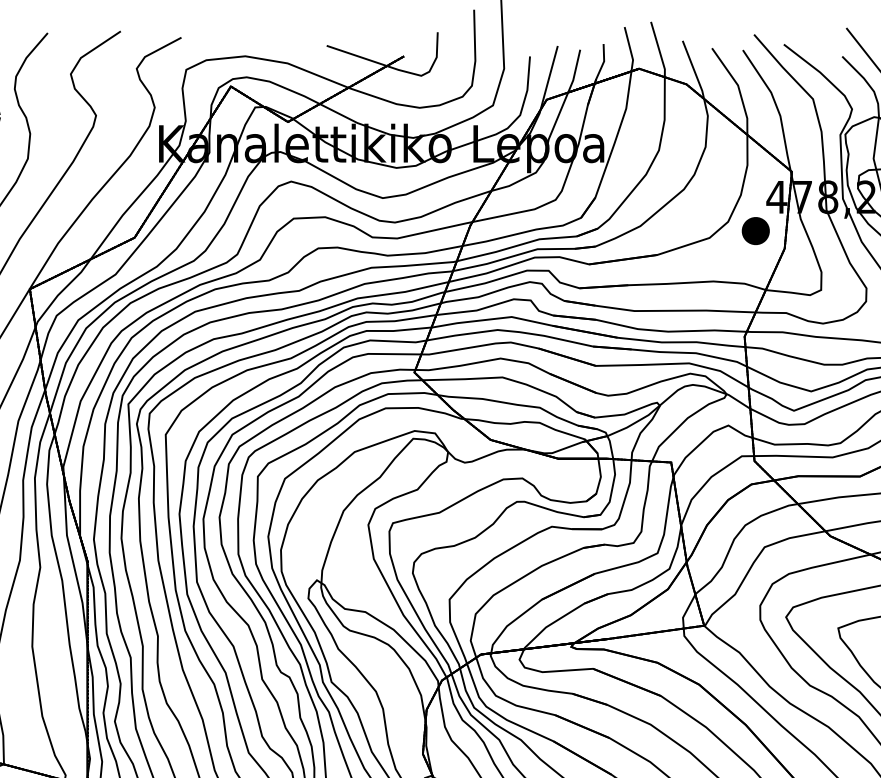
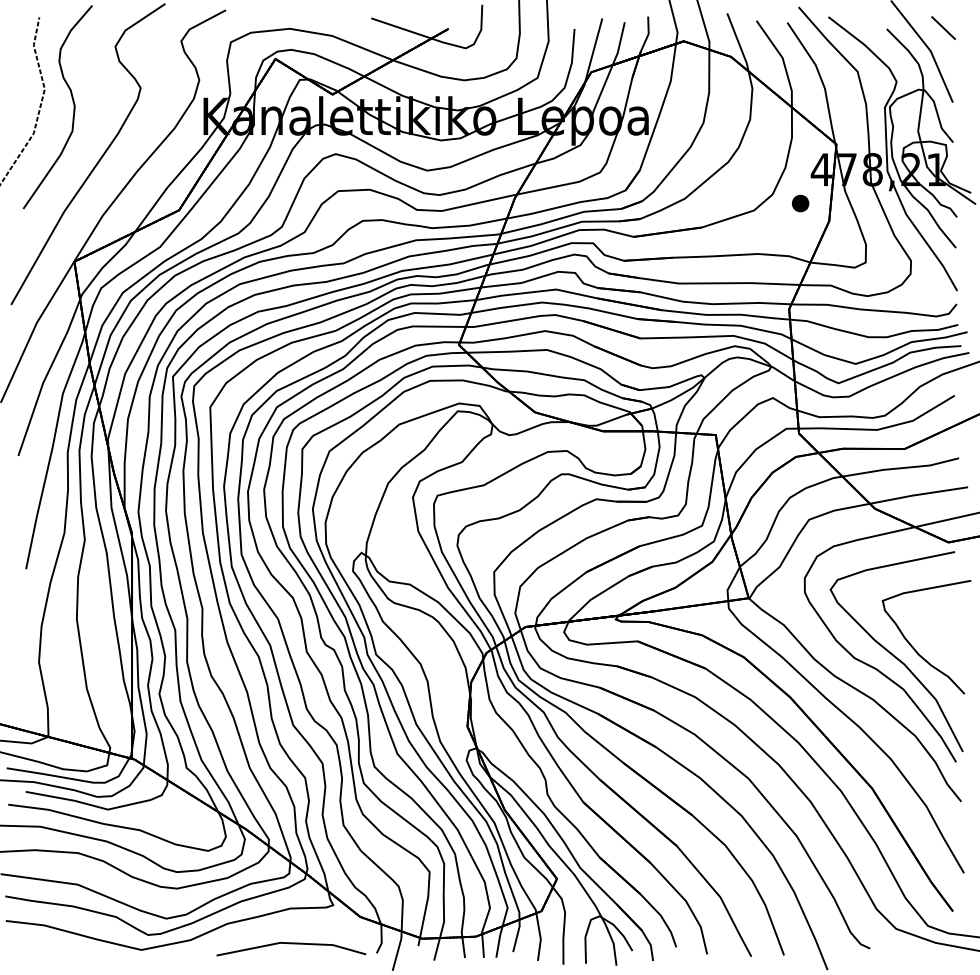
part: (755, 230) -> (800, 203), size x0.62

